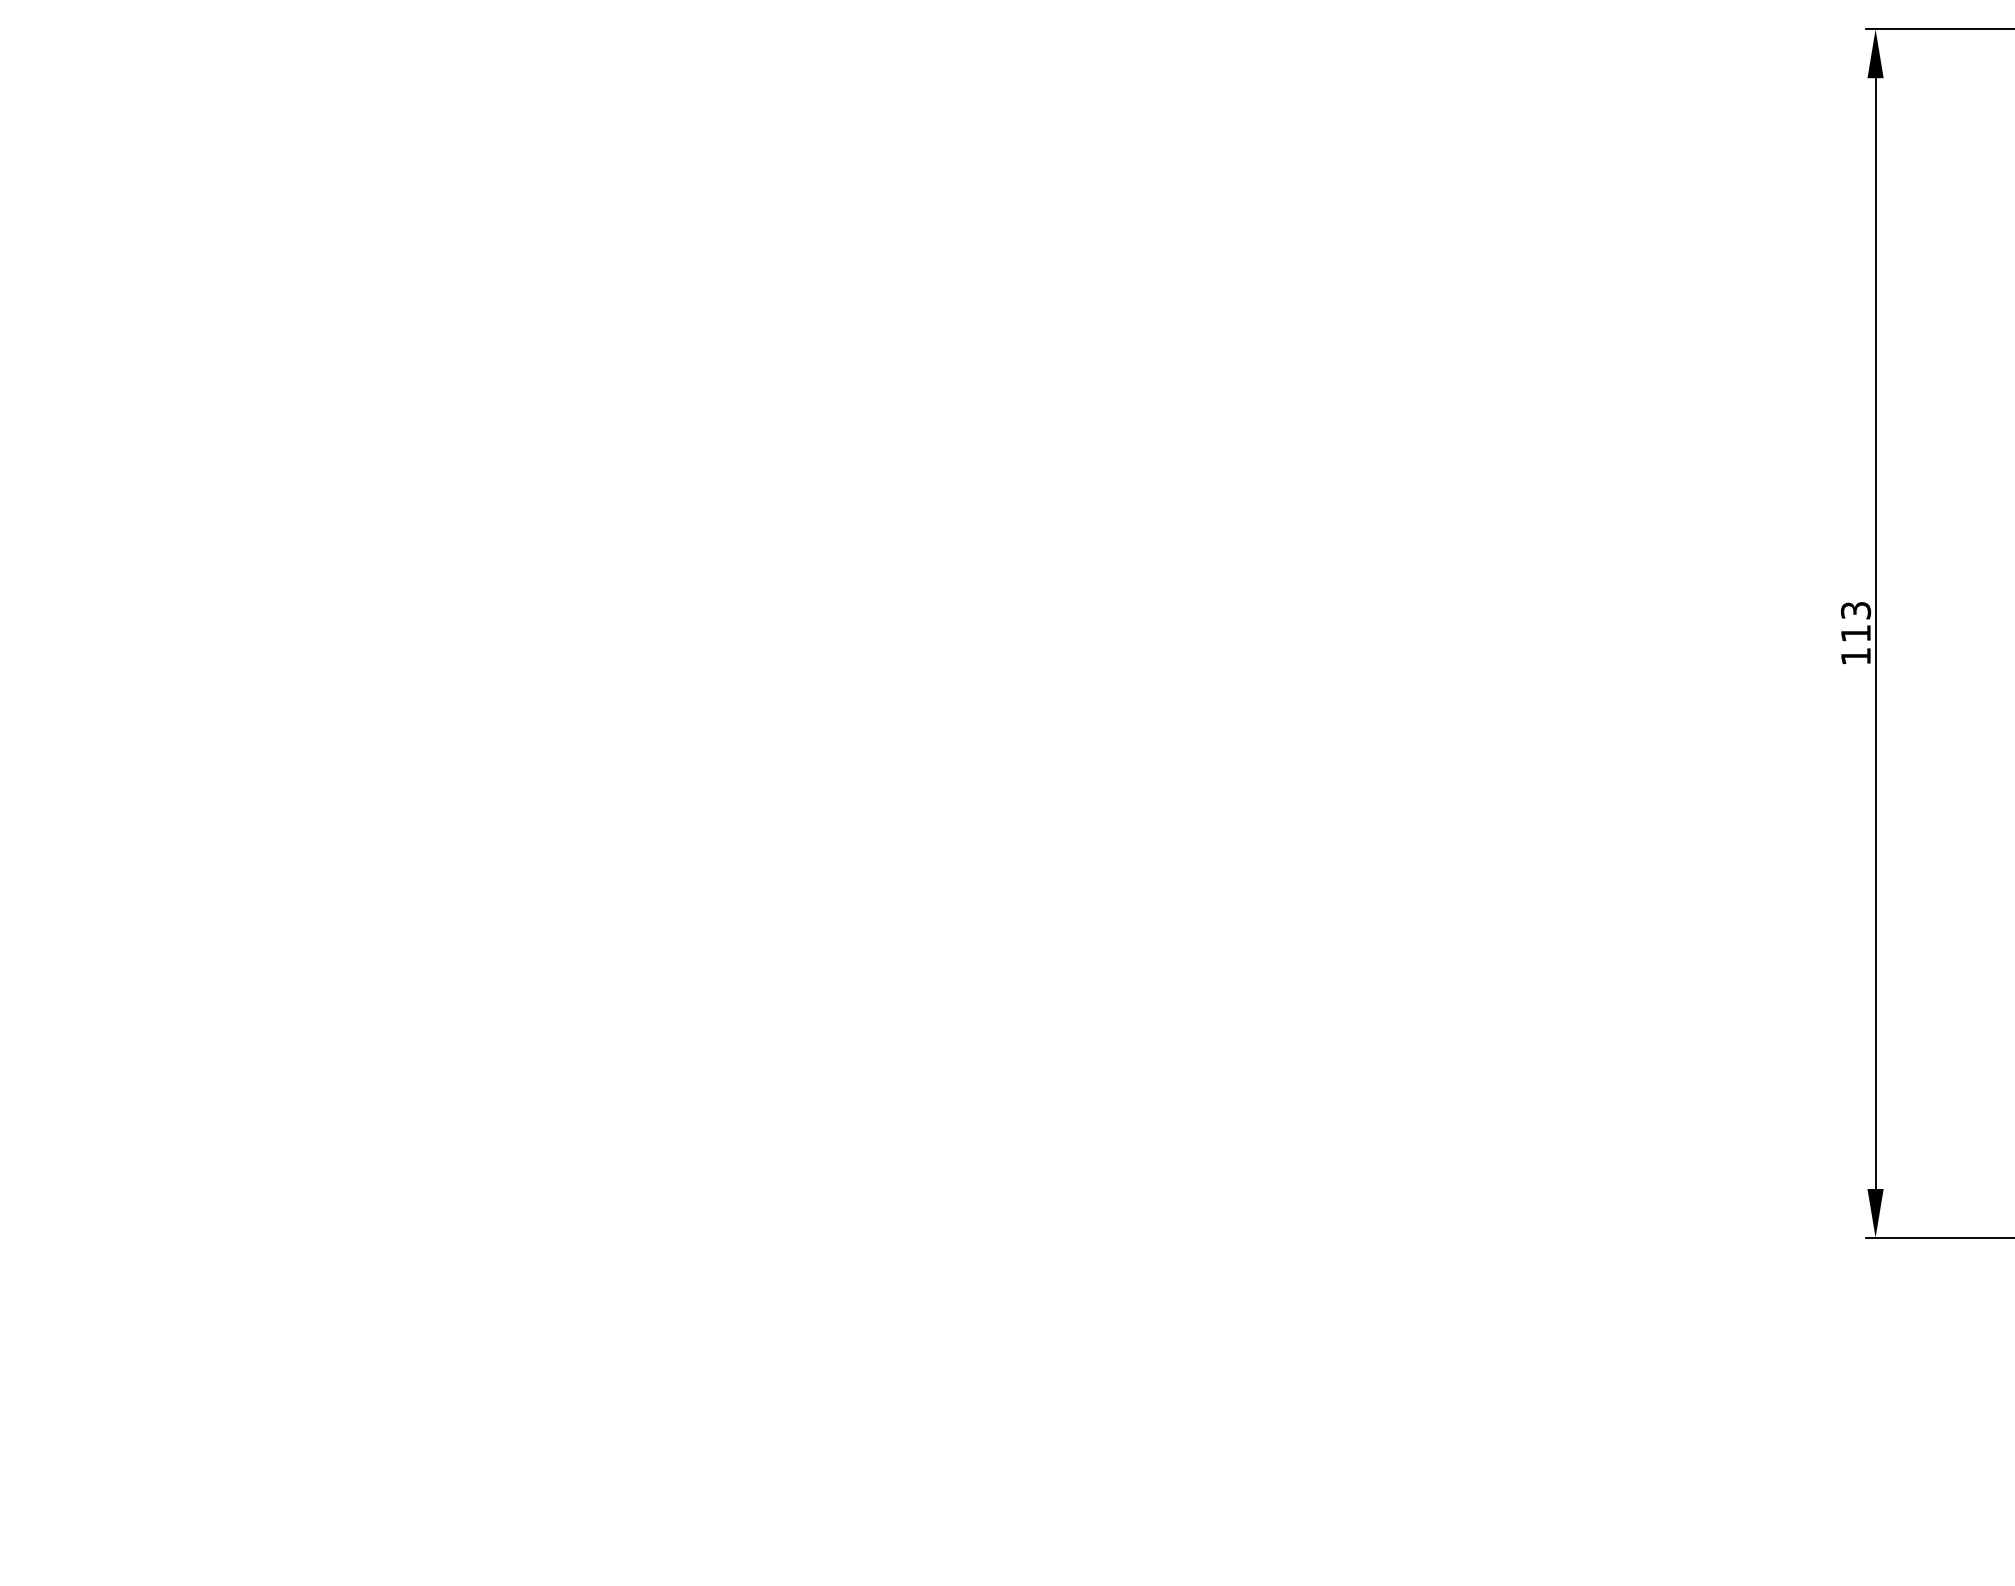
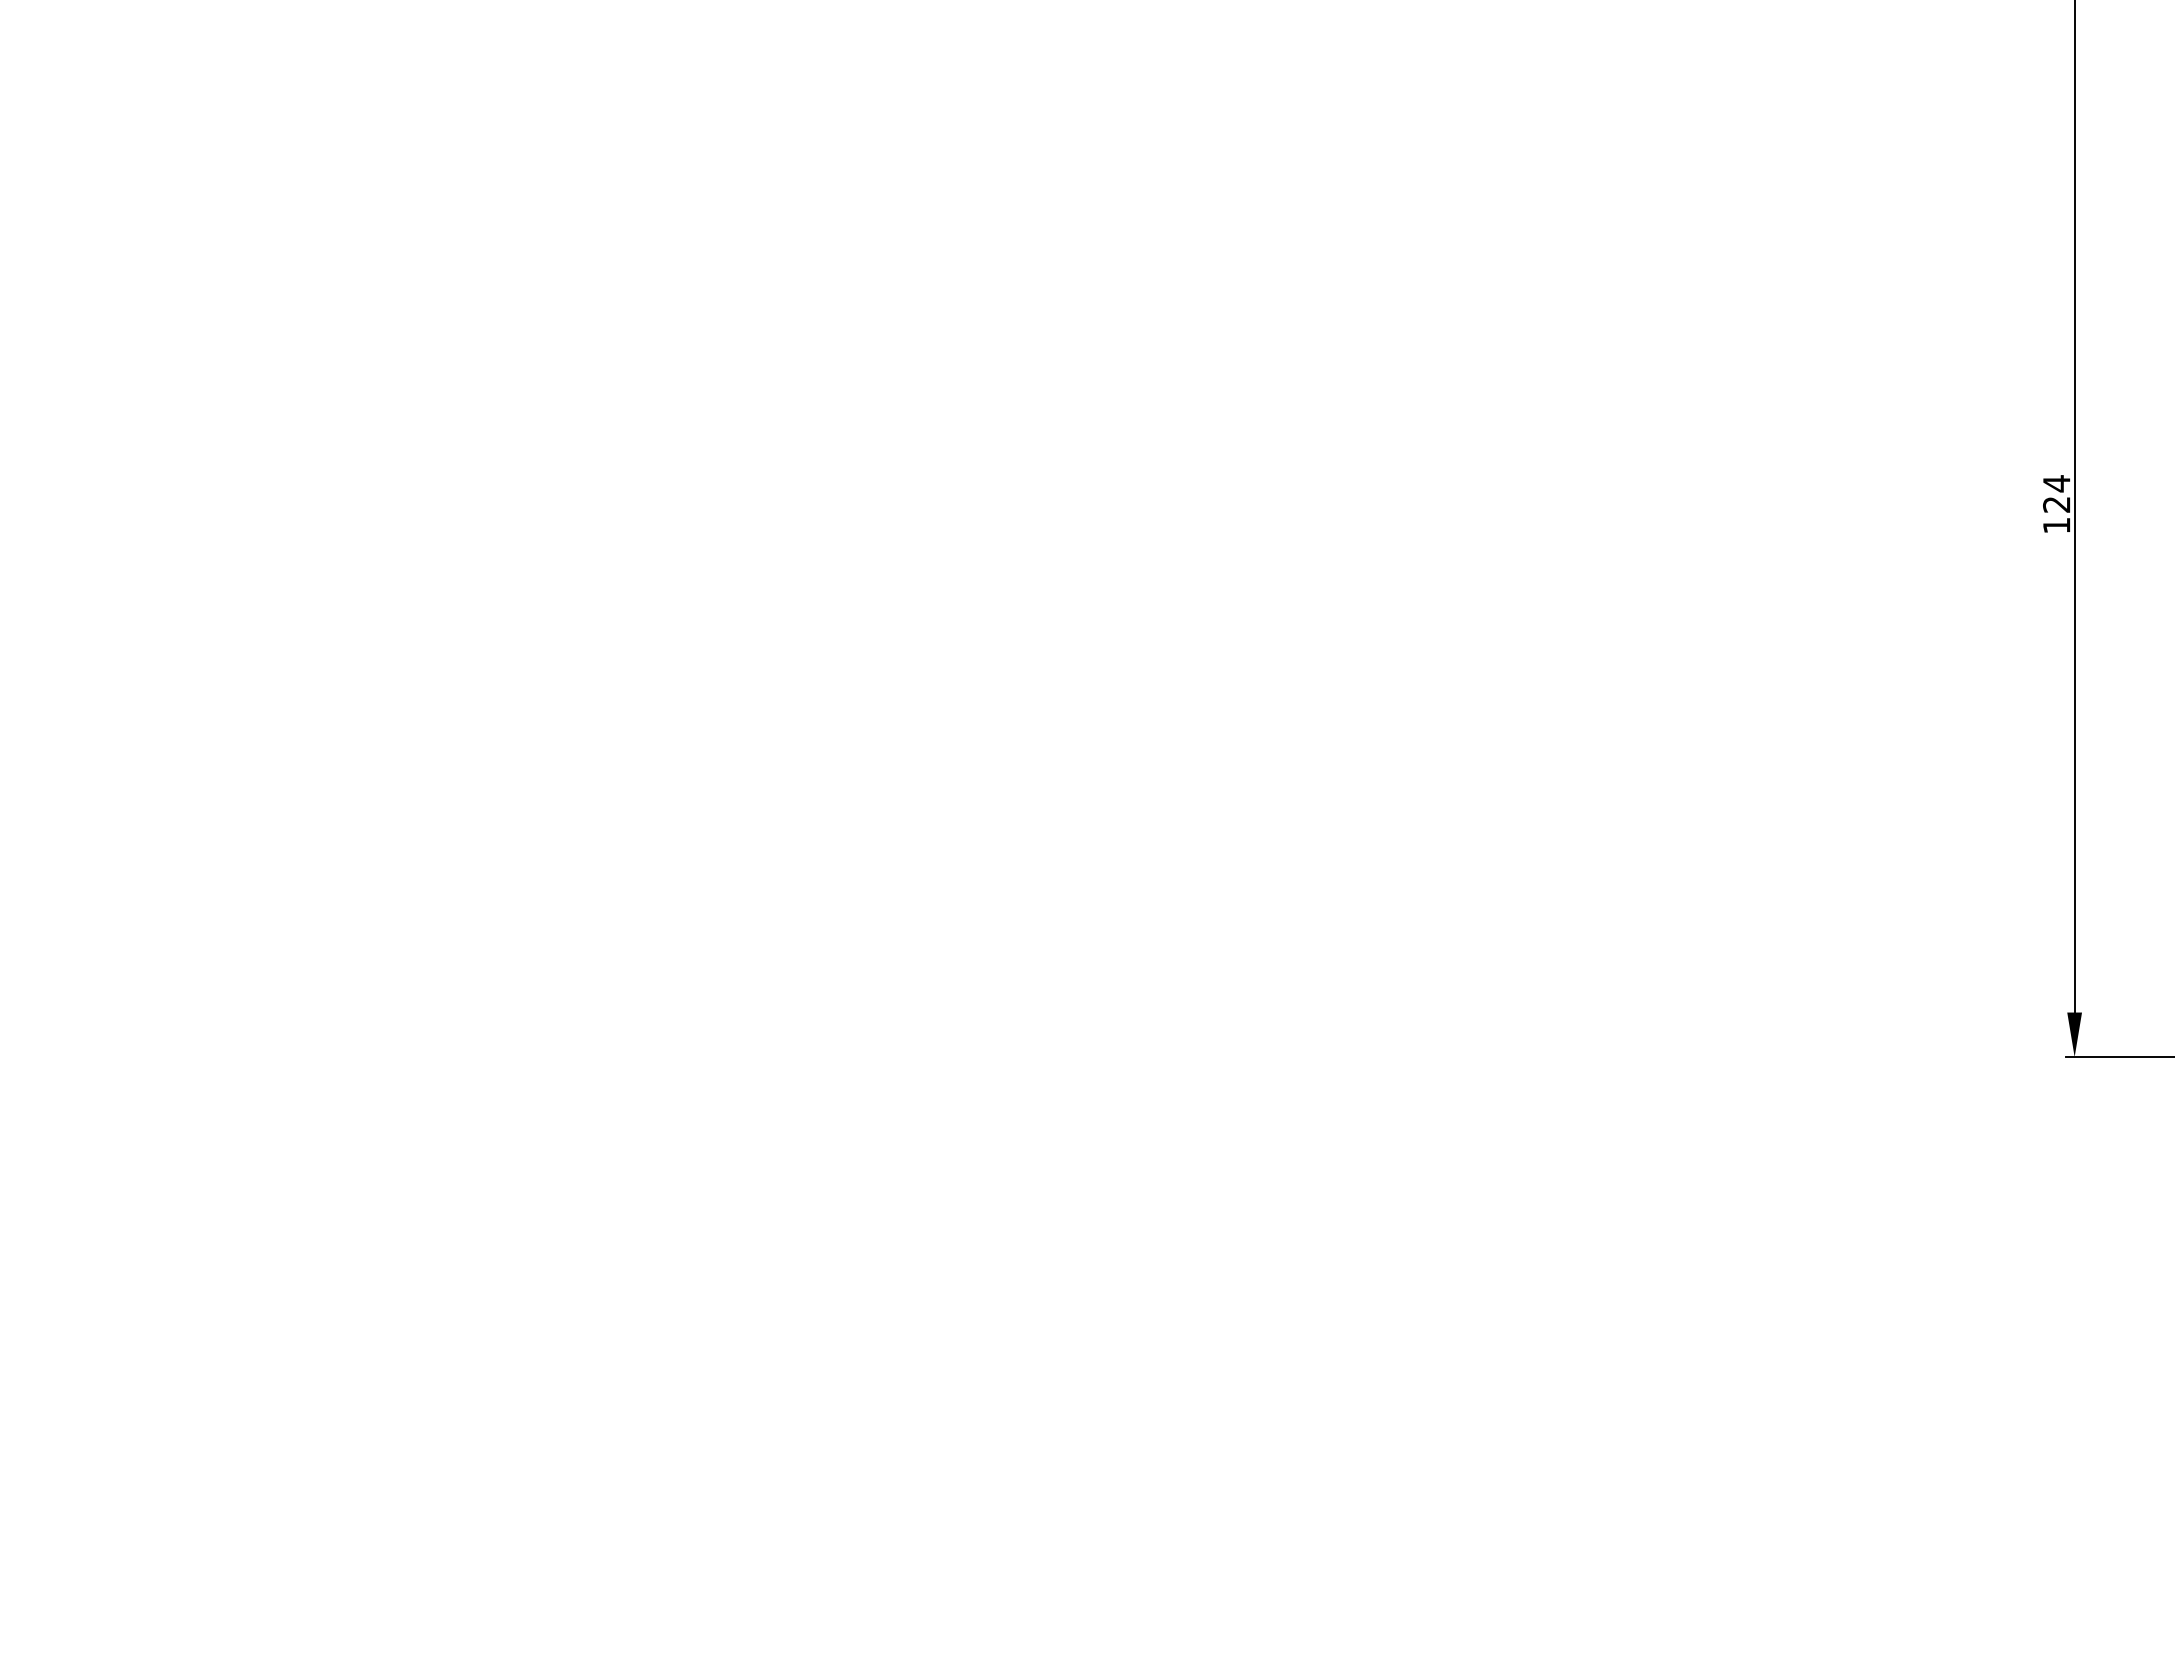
text: (1855, 621) -> (2056, 493), 113 -> 124

